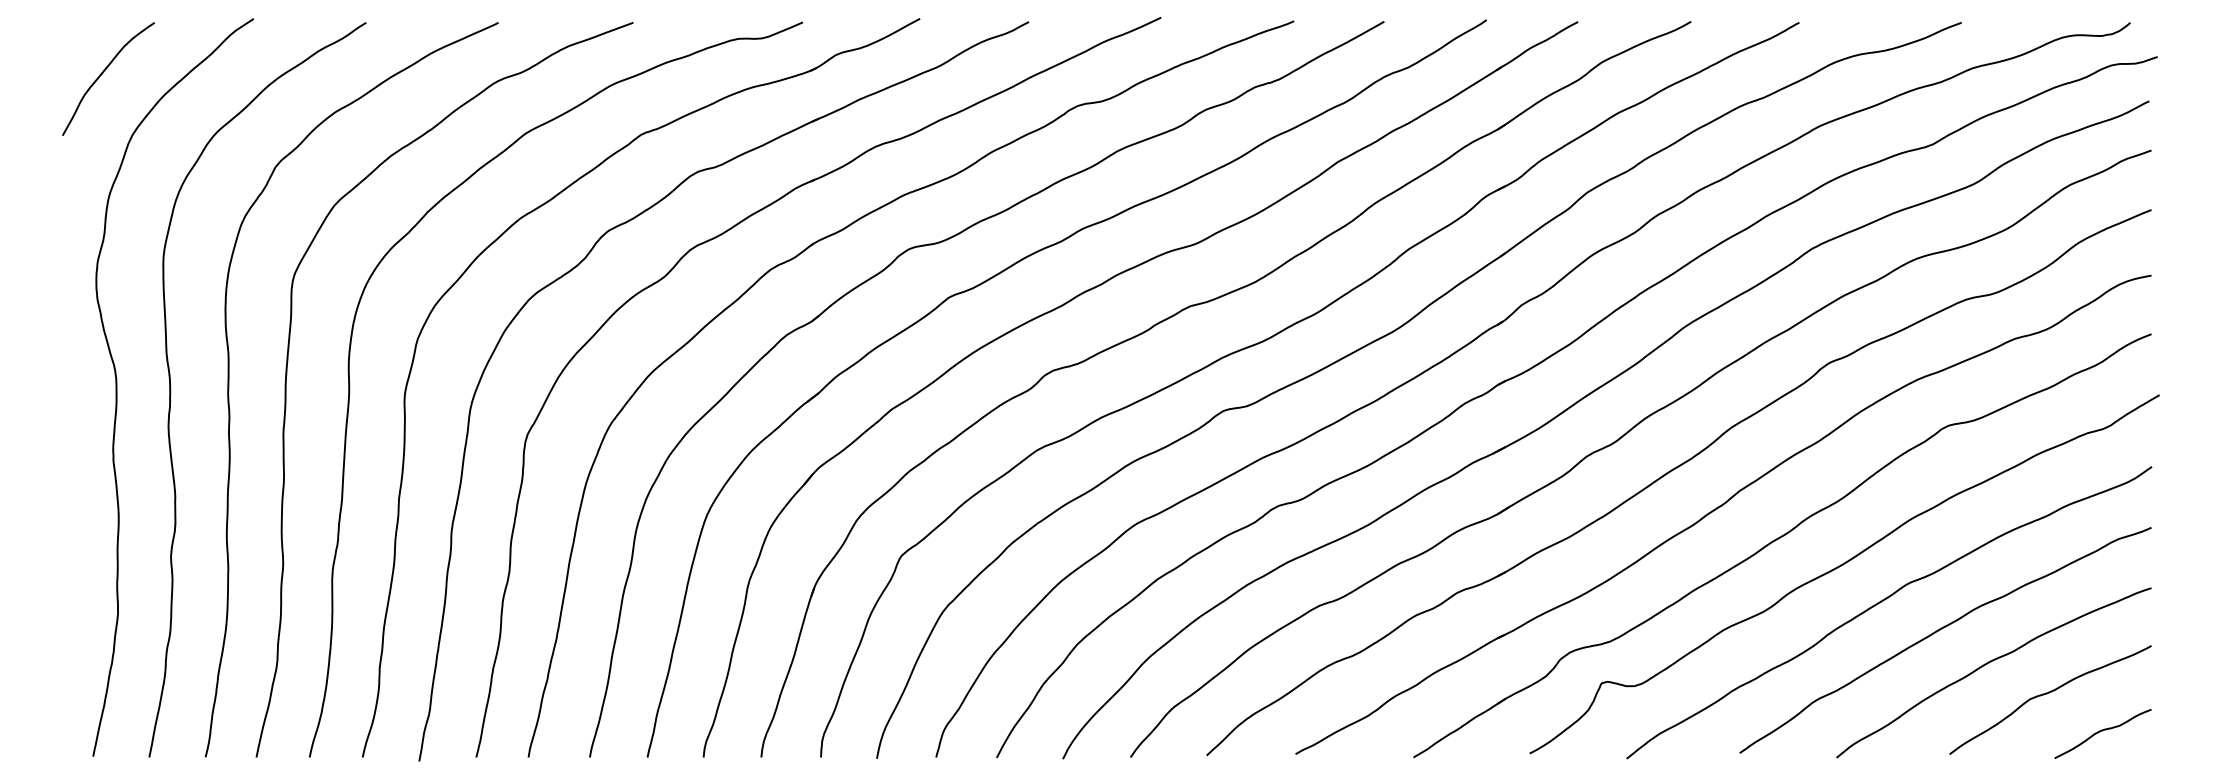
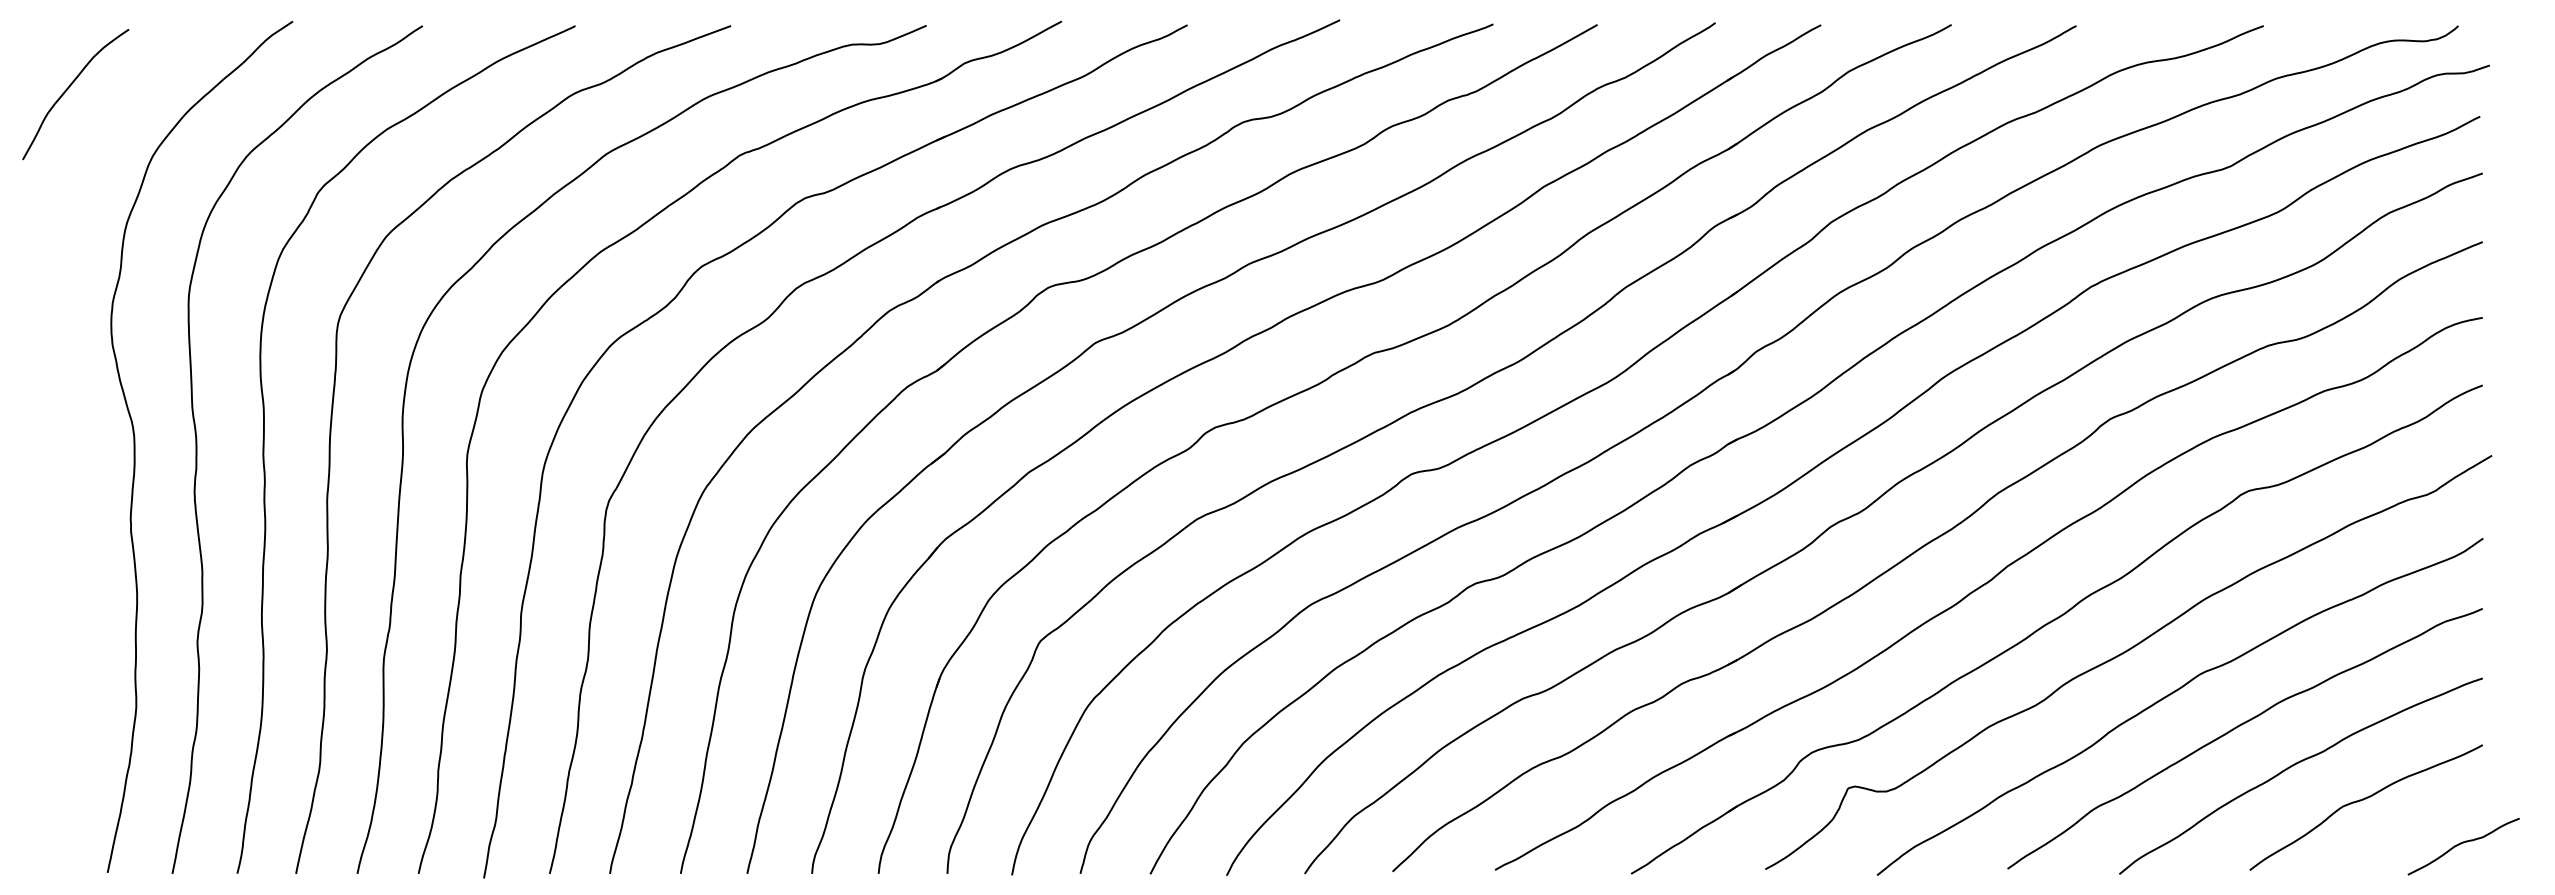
curve: (103, 73) -> (69, 88), moved
curve: (2102, 731) -> (2463, 843), moved

